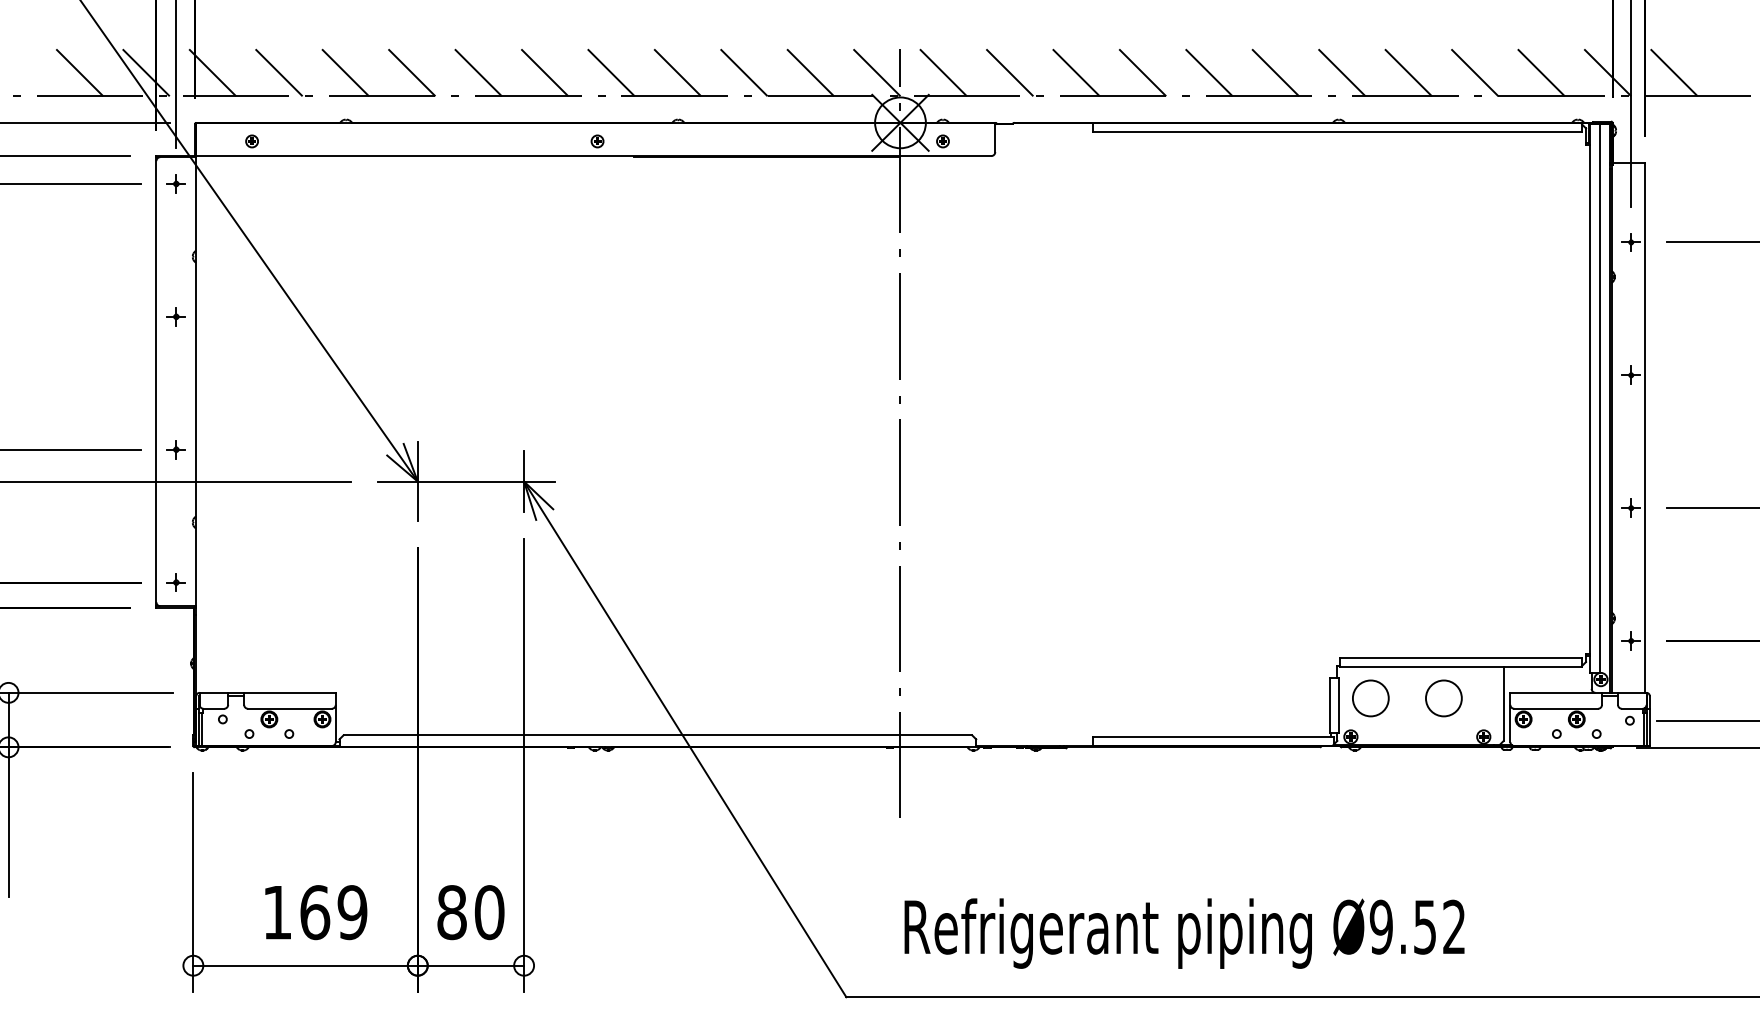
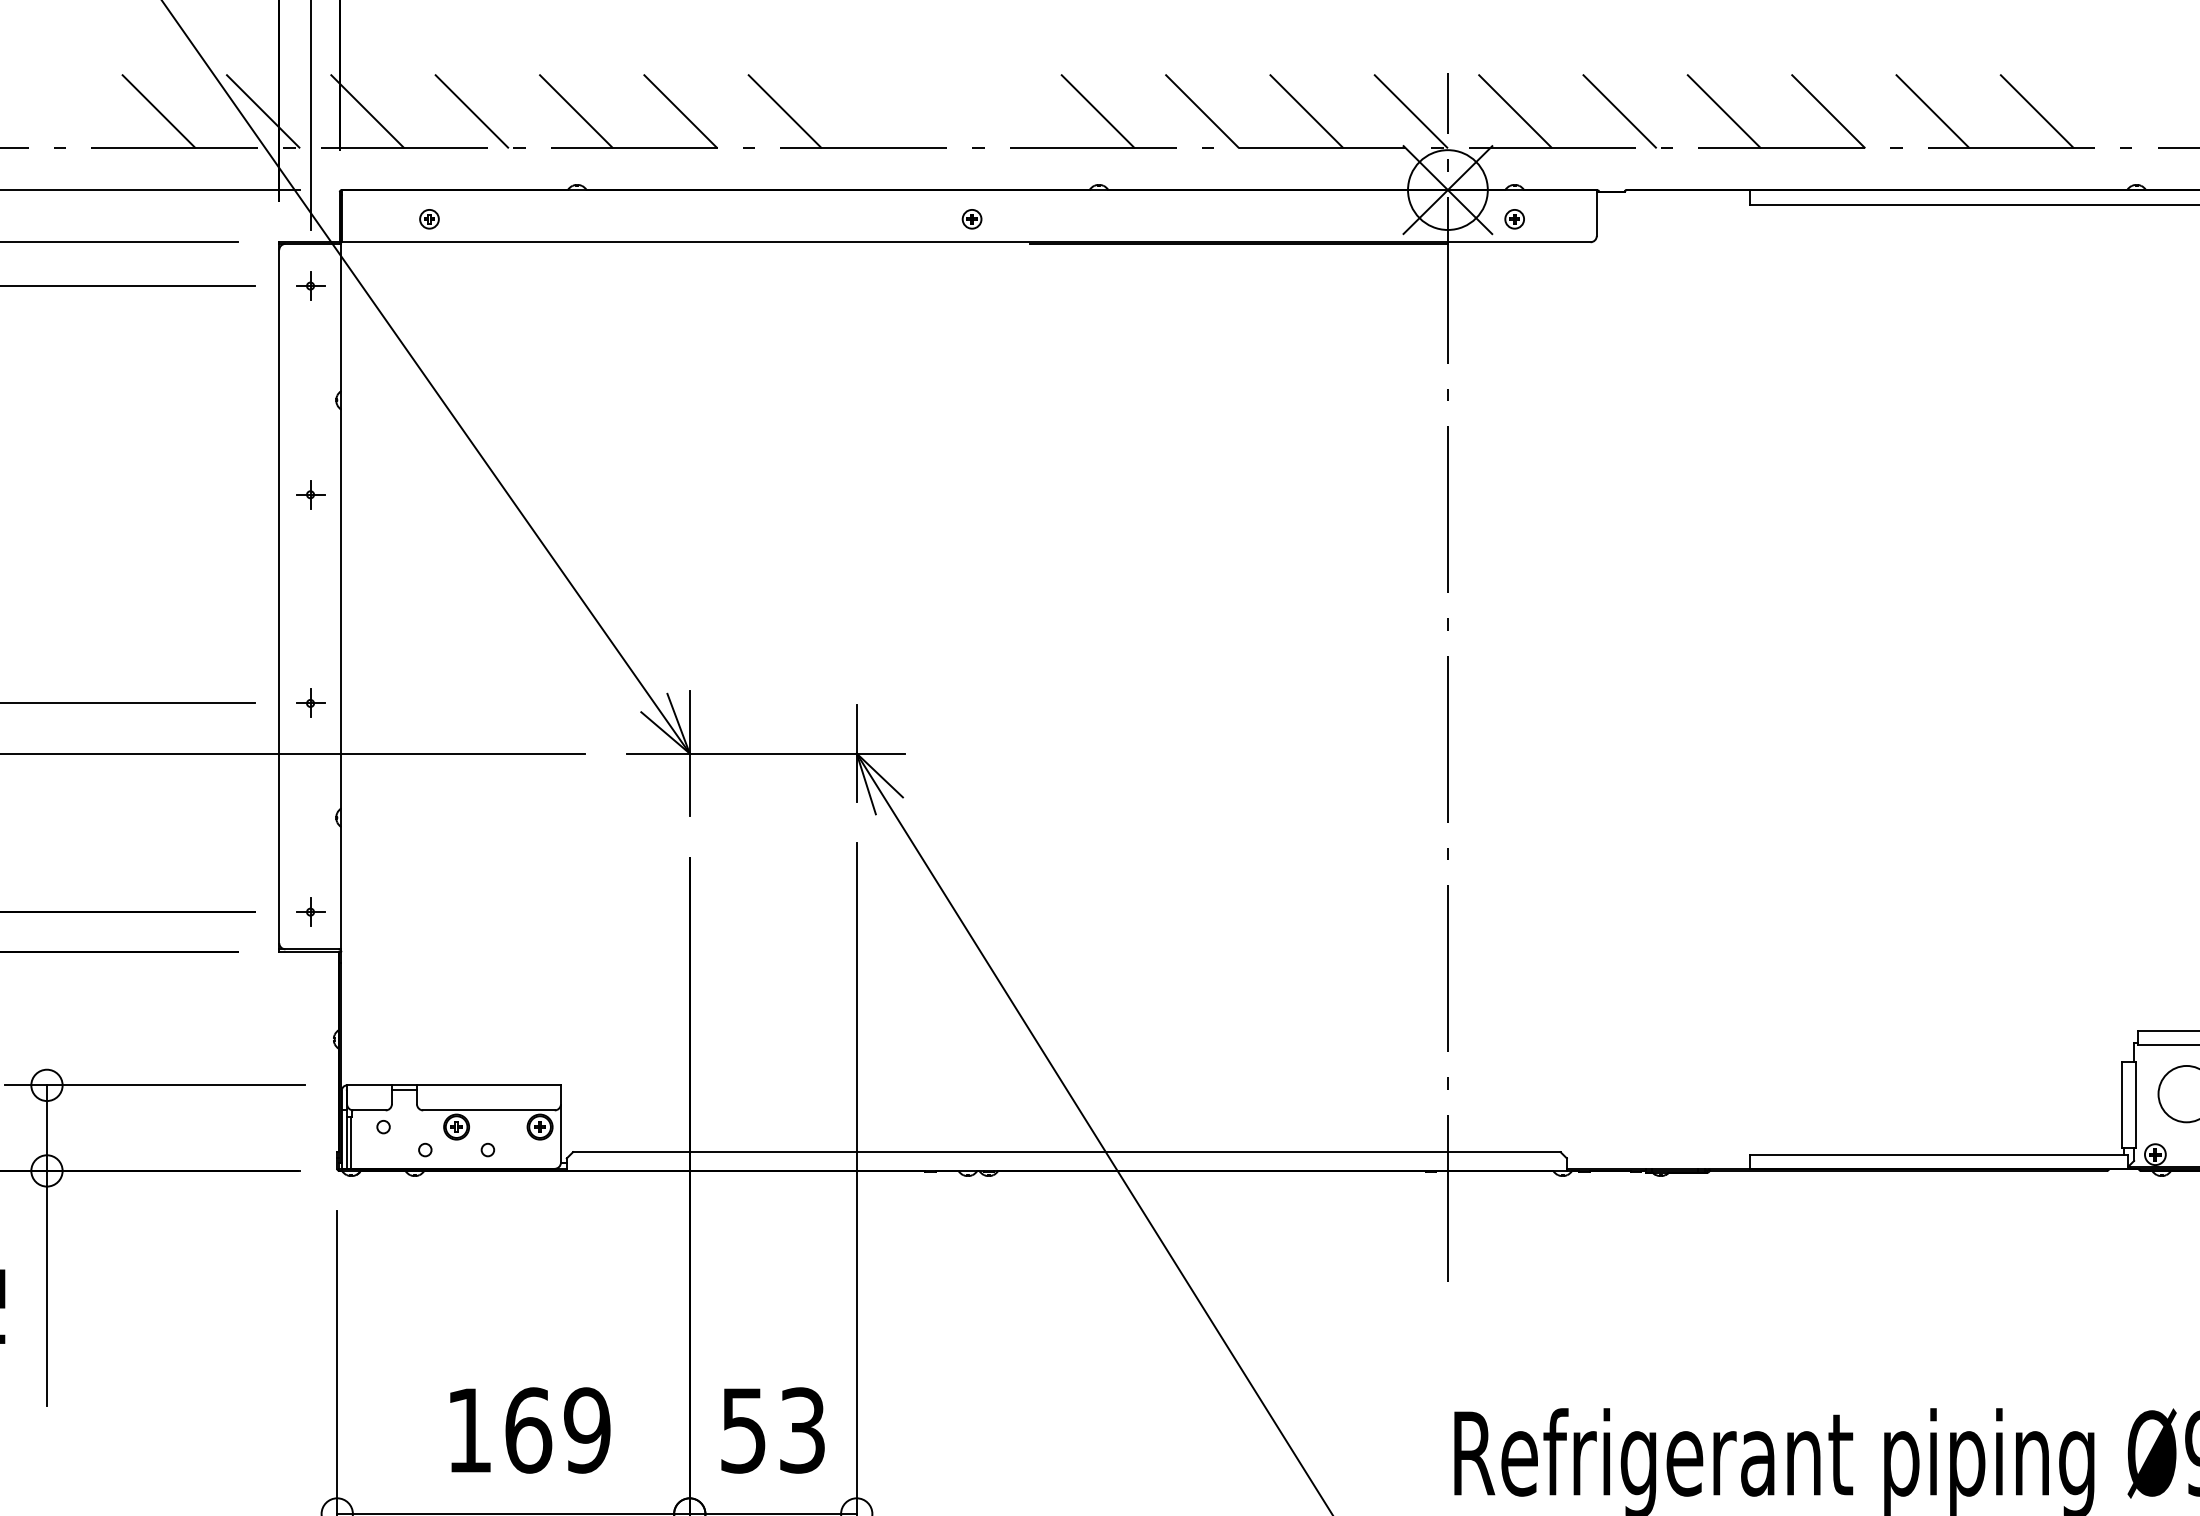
line: (544, 72) -> (888, 110), removed
line: (610, 72) -> (992, 110), removed
line: (1341, 72) -> (2140, 110), removed
text: (470, 912) -> (772, 1430), 80 -> 53

